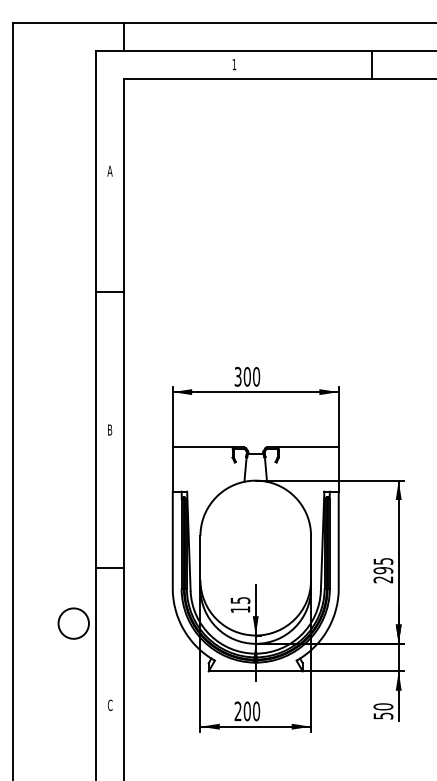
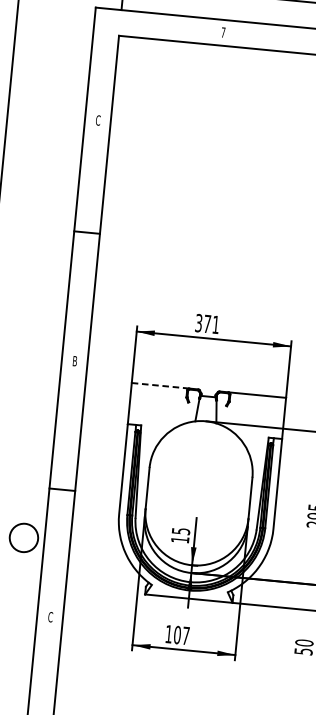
text: (234, 64) -> (223, 32), 1 -> 7
text: (109, 170) -> (97, 119), A -> C
text: (251, 376) -> (211, 324), 300 -> 371
line: (203, 447) -> (160, 385), solid -> dashed
text: (247, 711) -> (177, 635), 200 -> 107

